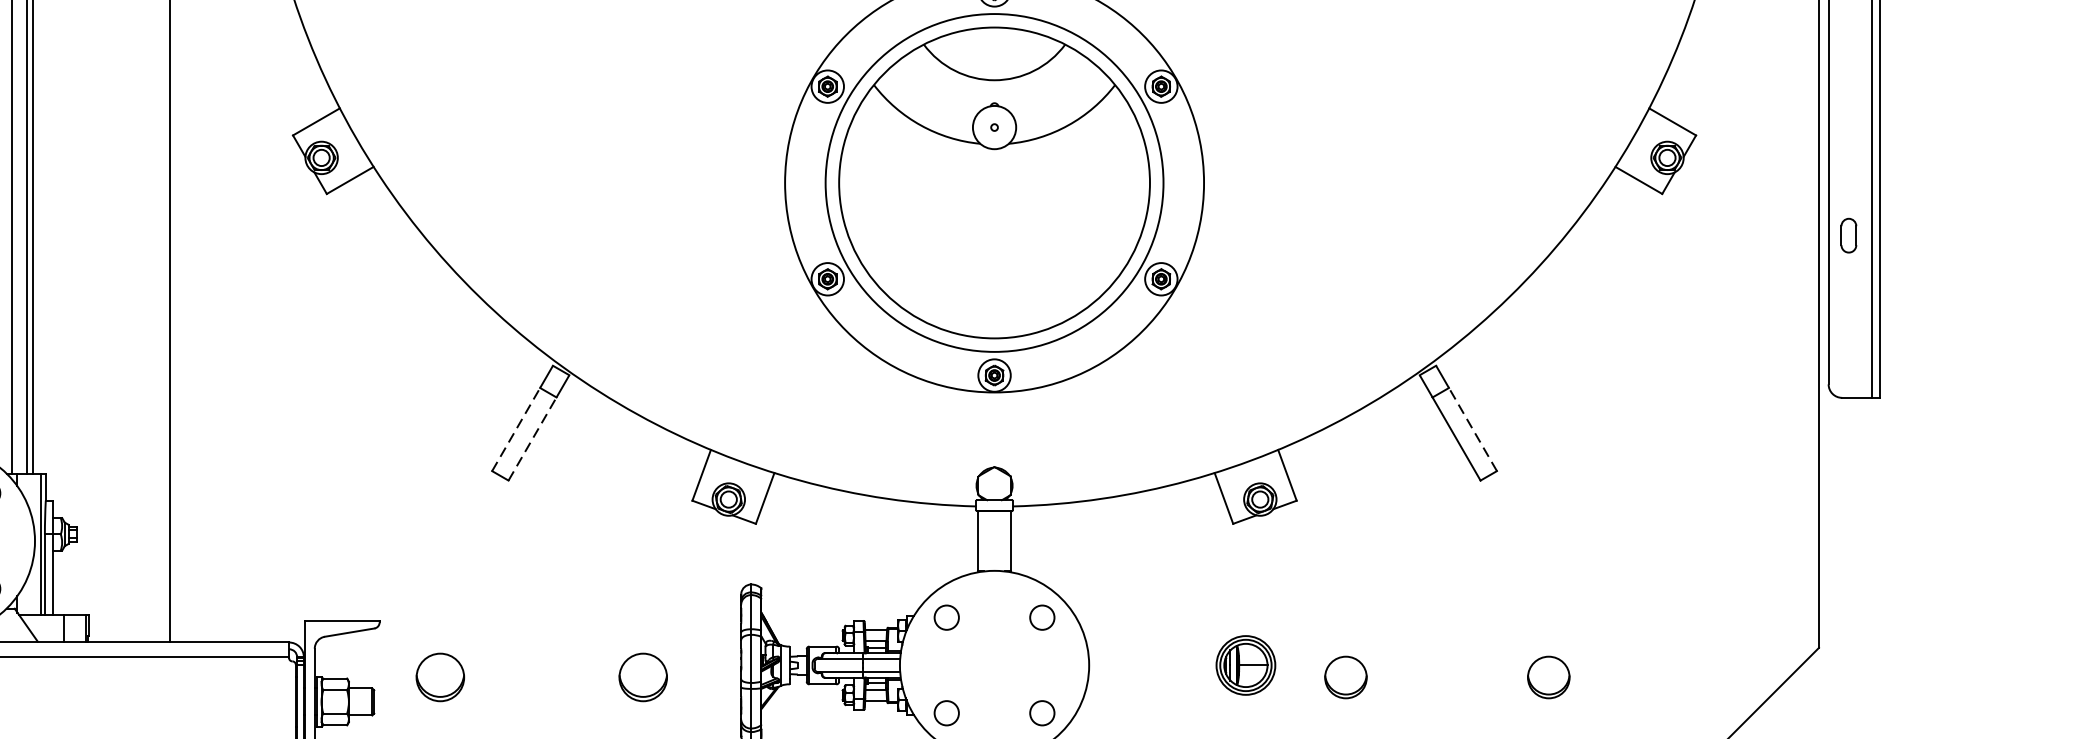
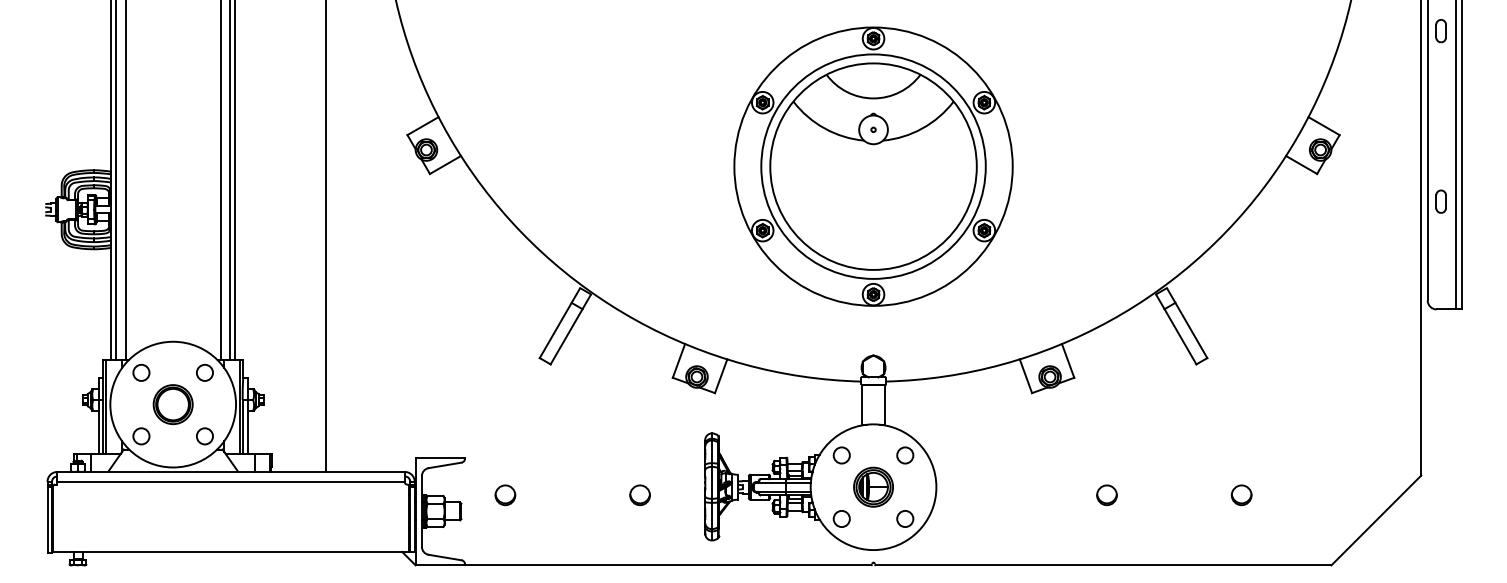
line: (515, 429) -> (555, 330), dashed -> solid
line: (1473, 429) -> (1191, 330), dashed -> solid
line: (532, 438) -> (566, 336), dashed -> solid
part: (1245, 664) -> (873, 486), moved
part: (440, 677) -> (505, 495), size x0.62
part: (642, 677) -> (639, 495), size x0.62
part: (1345, 677) -> (1106, 495), size x0.71
part: (1548, 677) -> (1241, 495), size x0.71

